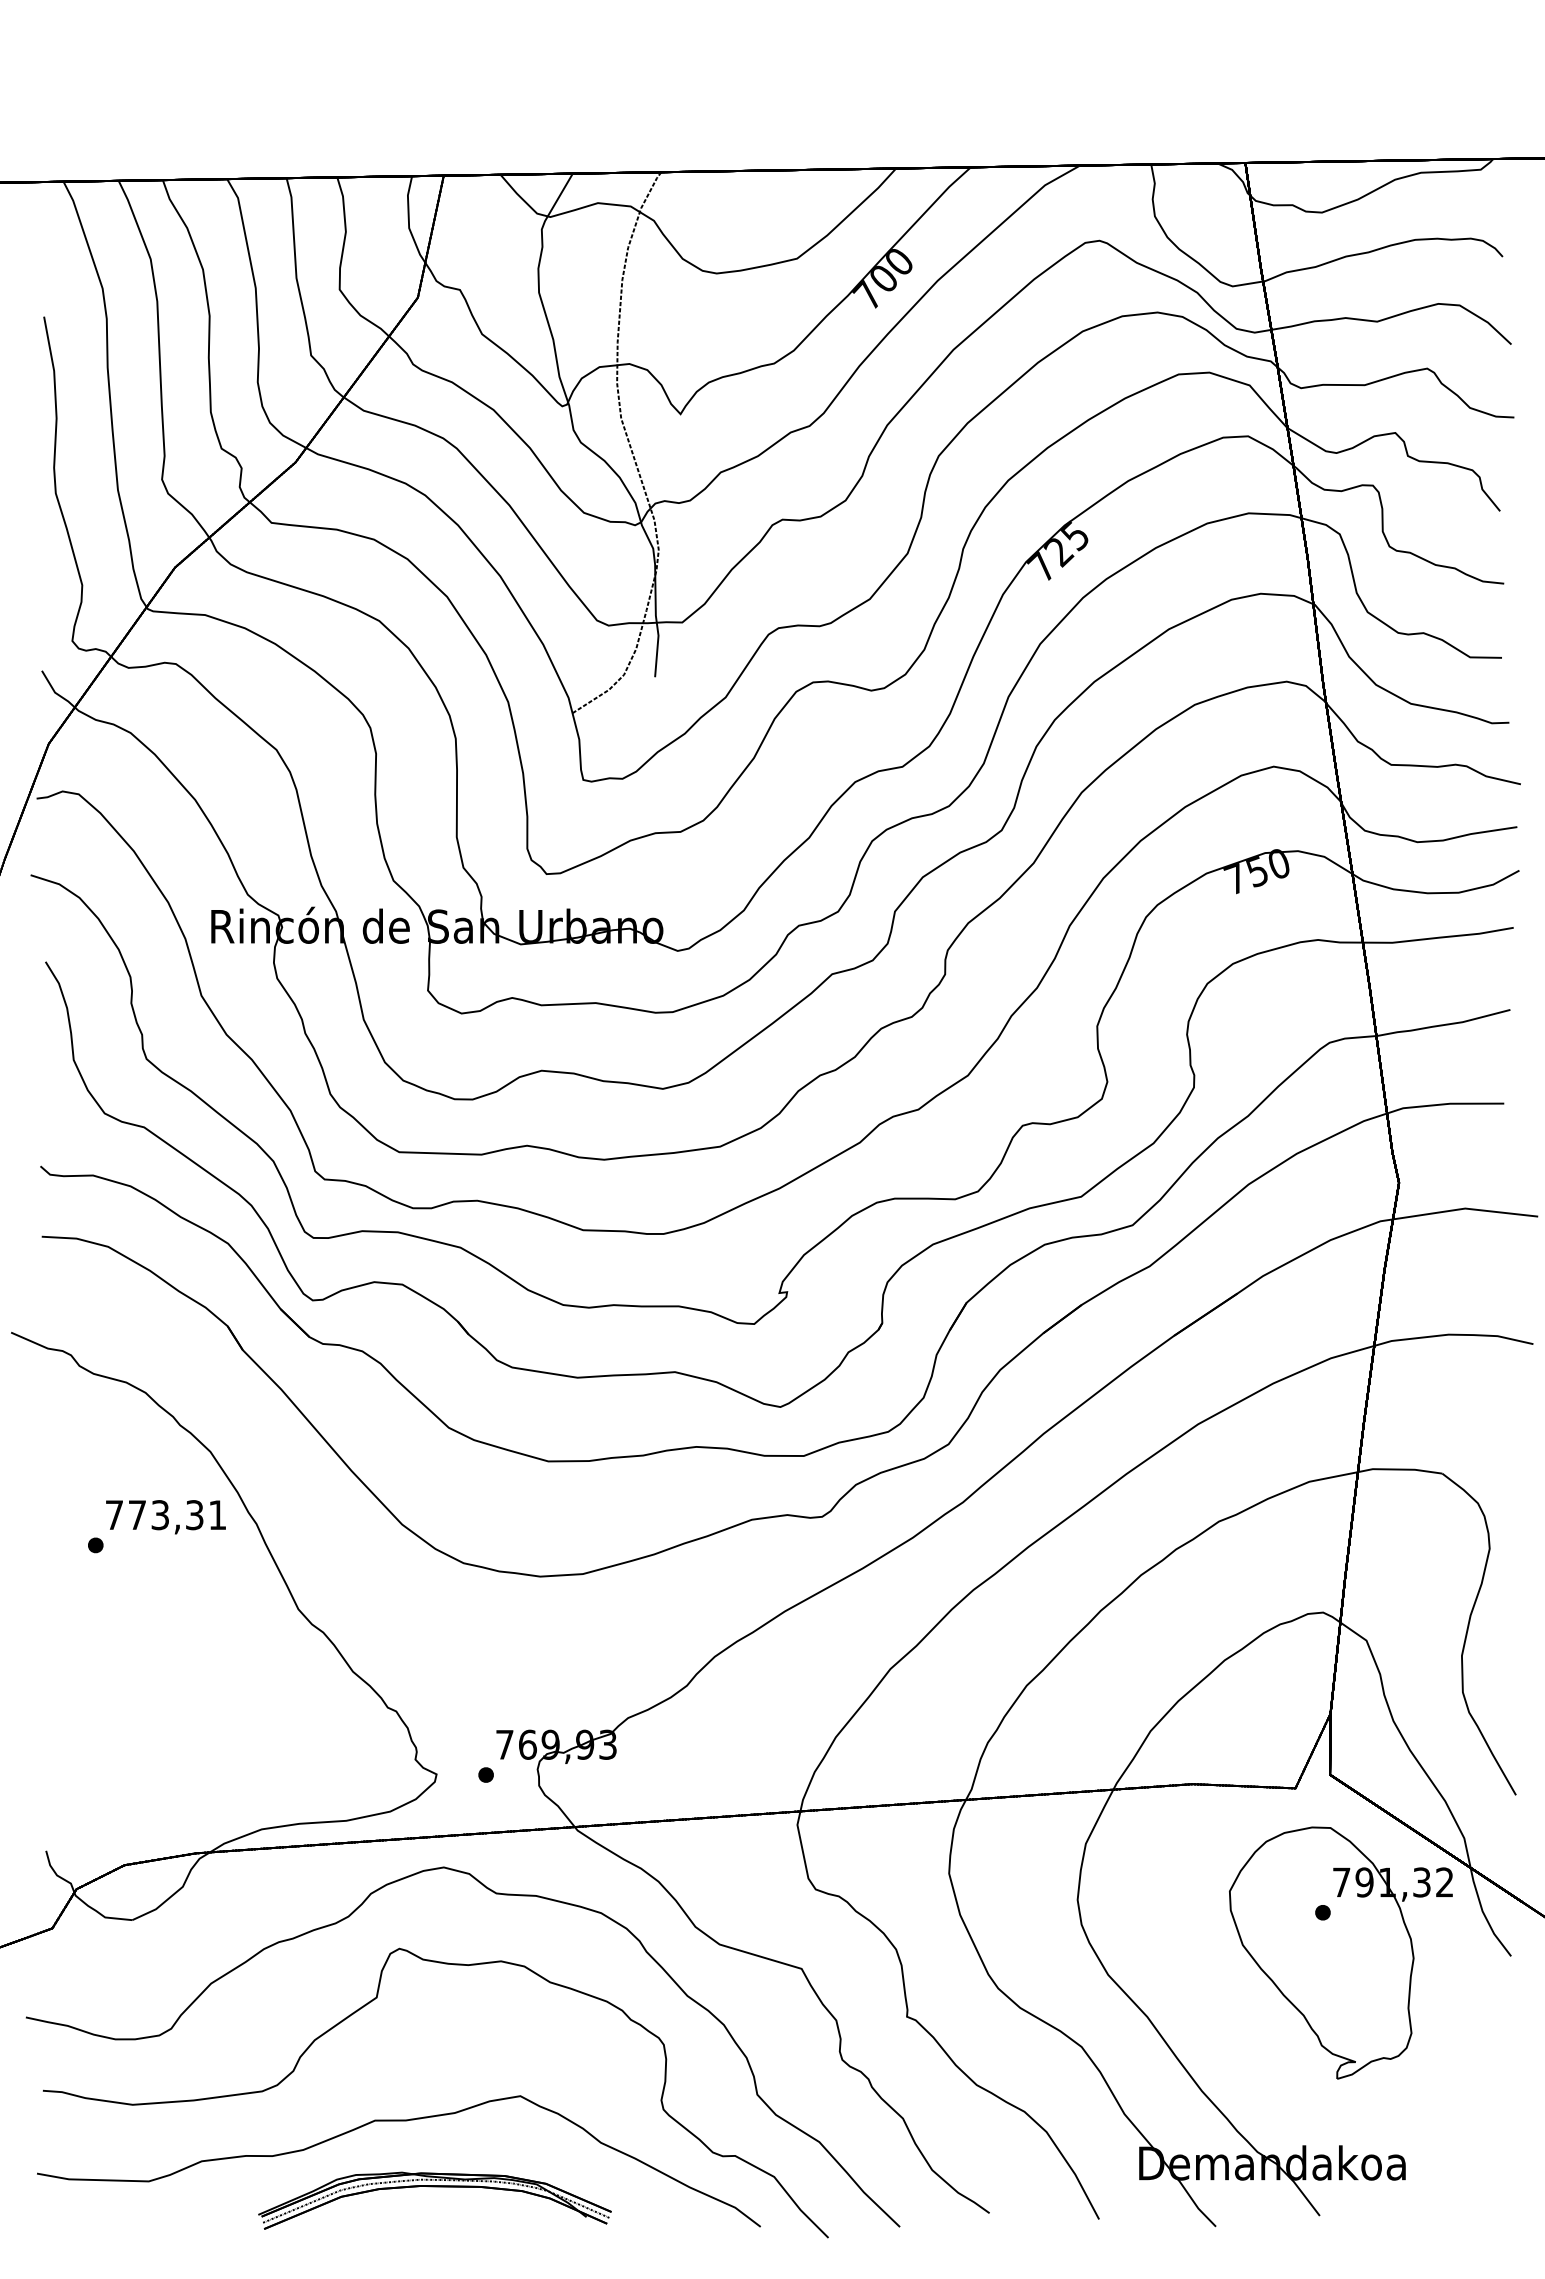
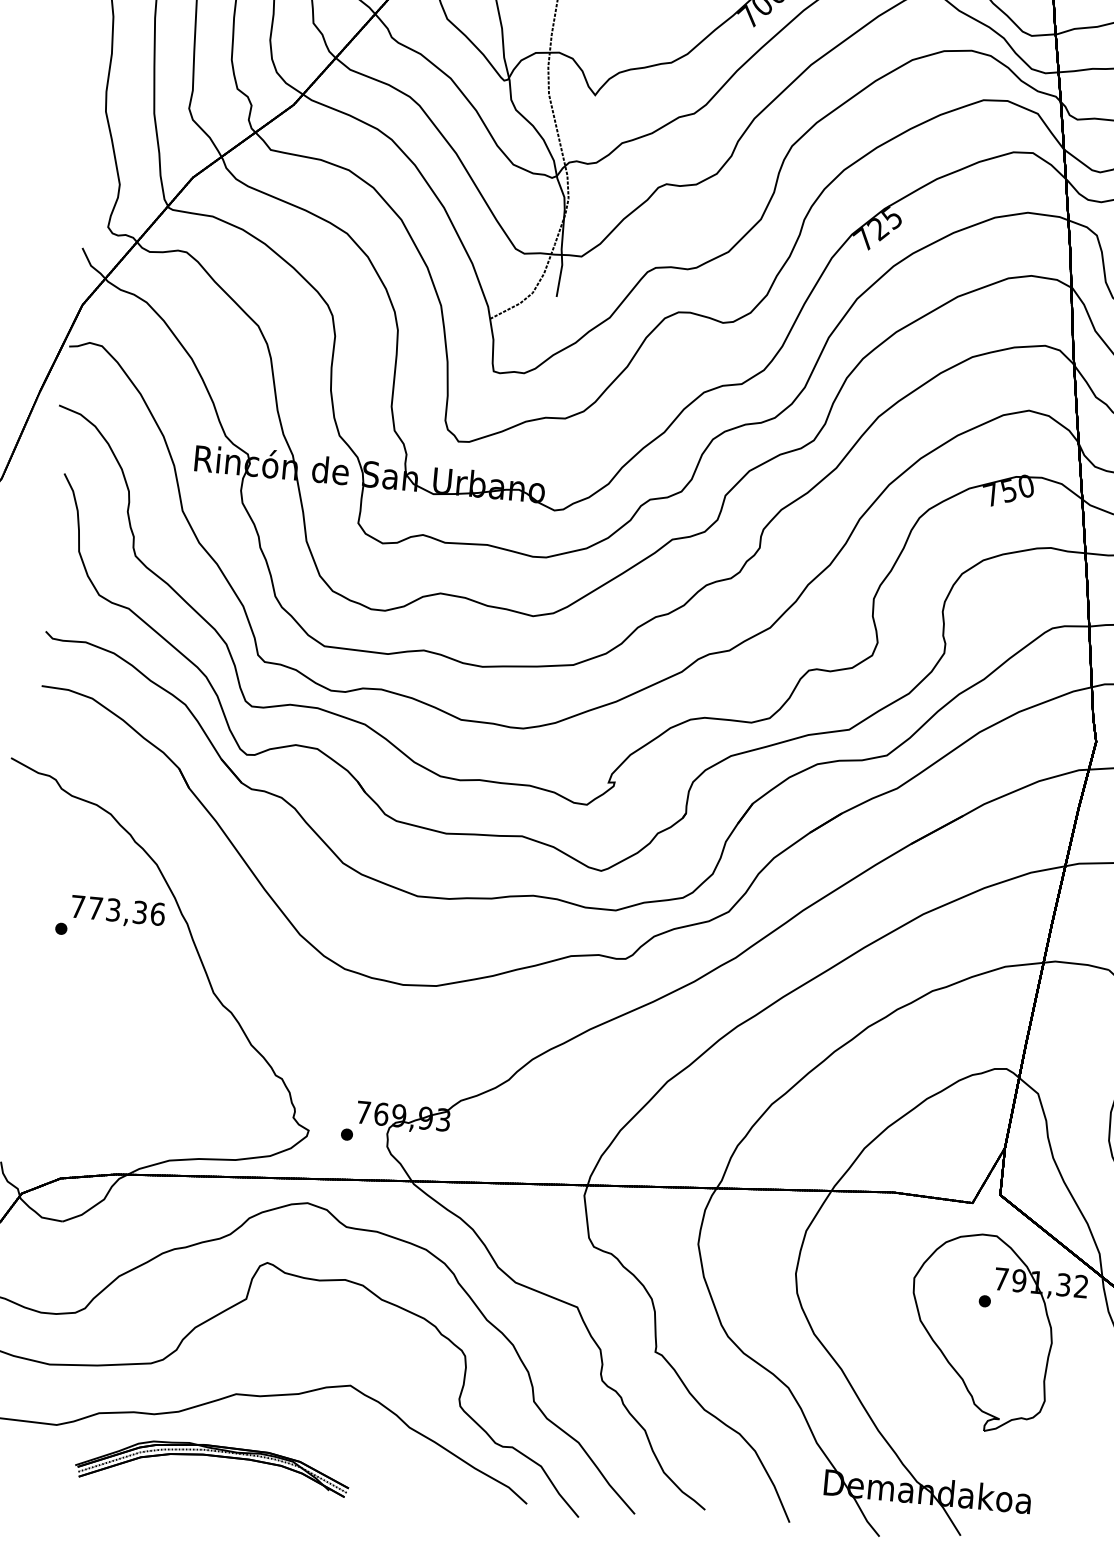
text: (217, 1515) -> (157, 914), 773,31 -> 773,36
part: (434, 2187) -> (213, 1456), moved

